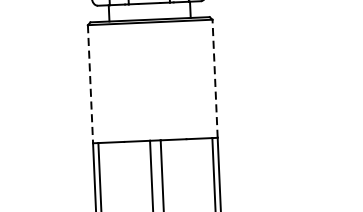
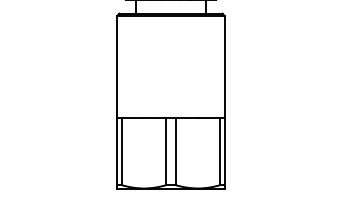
line: (214, 78) -> (224, 66), dashed -> solid
line: (90, 84) -> (117, 67), dashed -> solid

